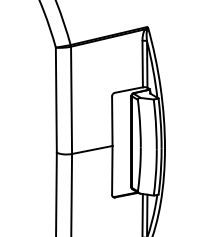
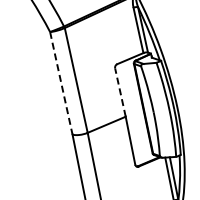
line: (56, 100) -> (61, 83), solid -> dashed
line: (112, 121) -> (120, 92), solid -> dashed

